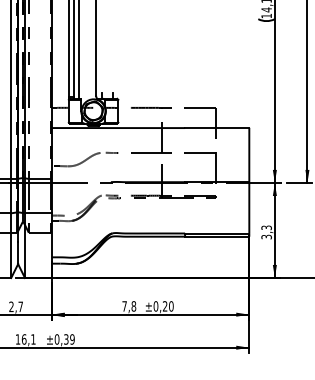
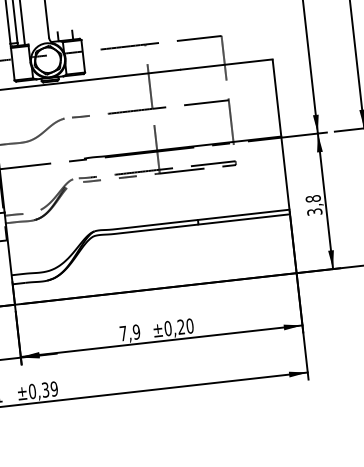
text: (266, 227) -> (313, 198), 3,3 -> 3,8
text: (133, 306) -> (136, 332), 7,8 -> 7,9

